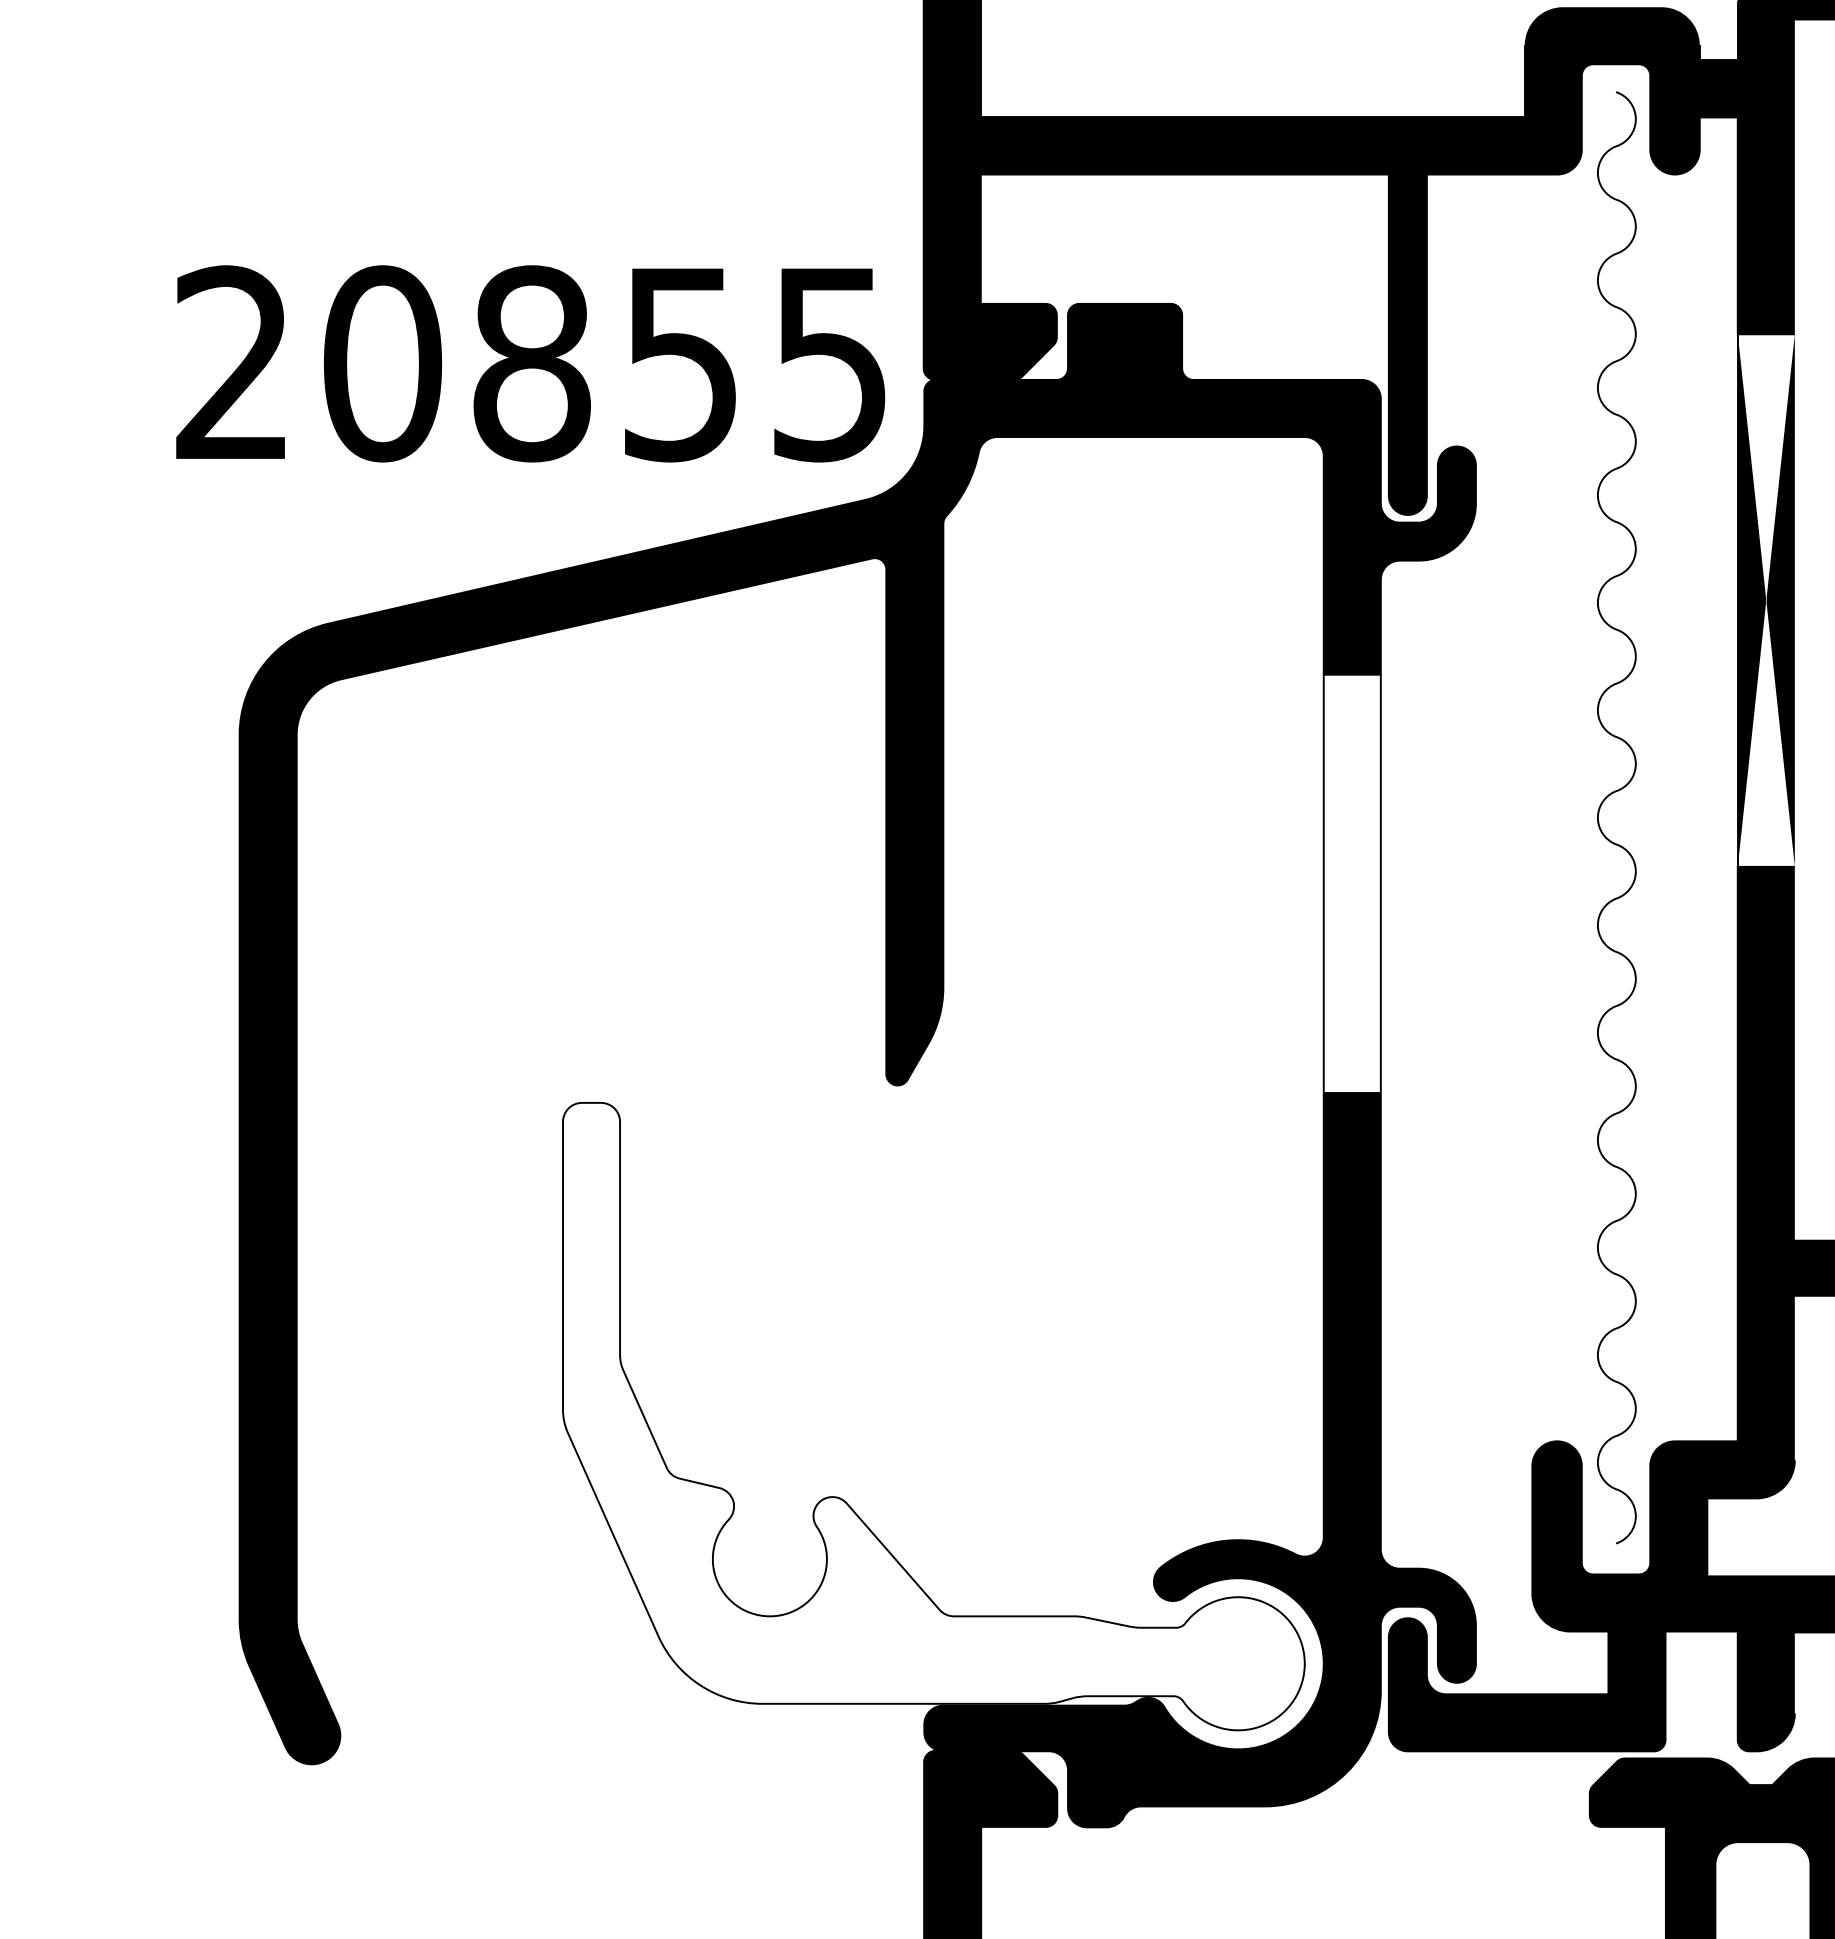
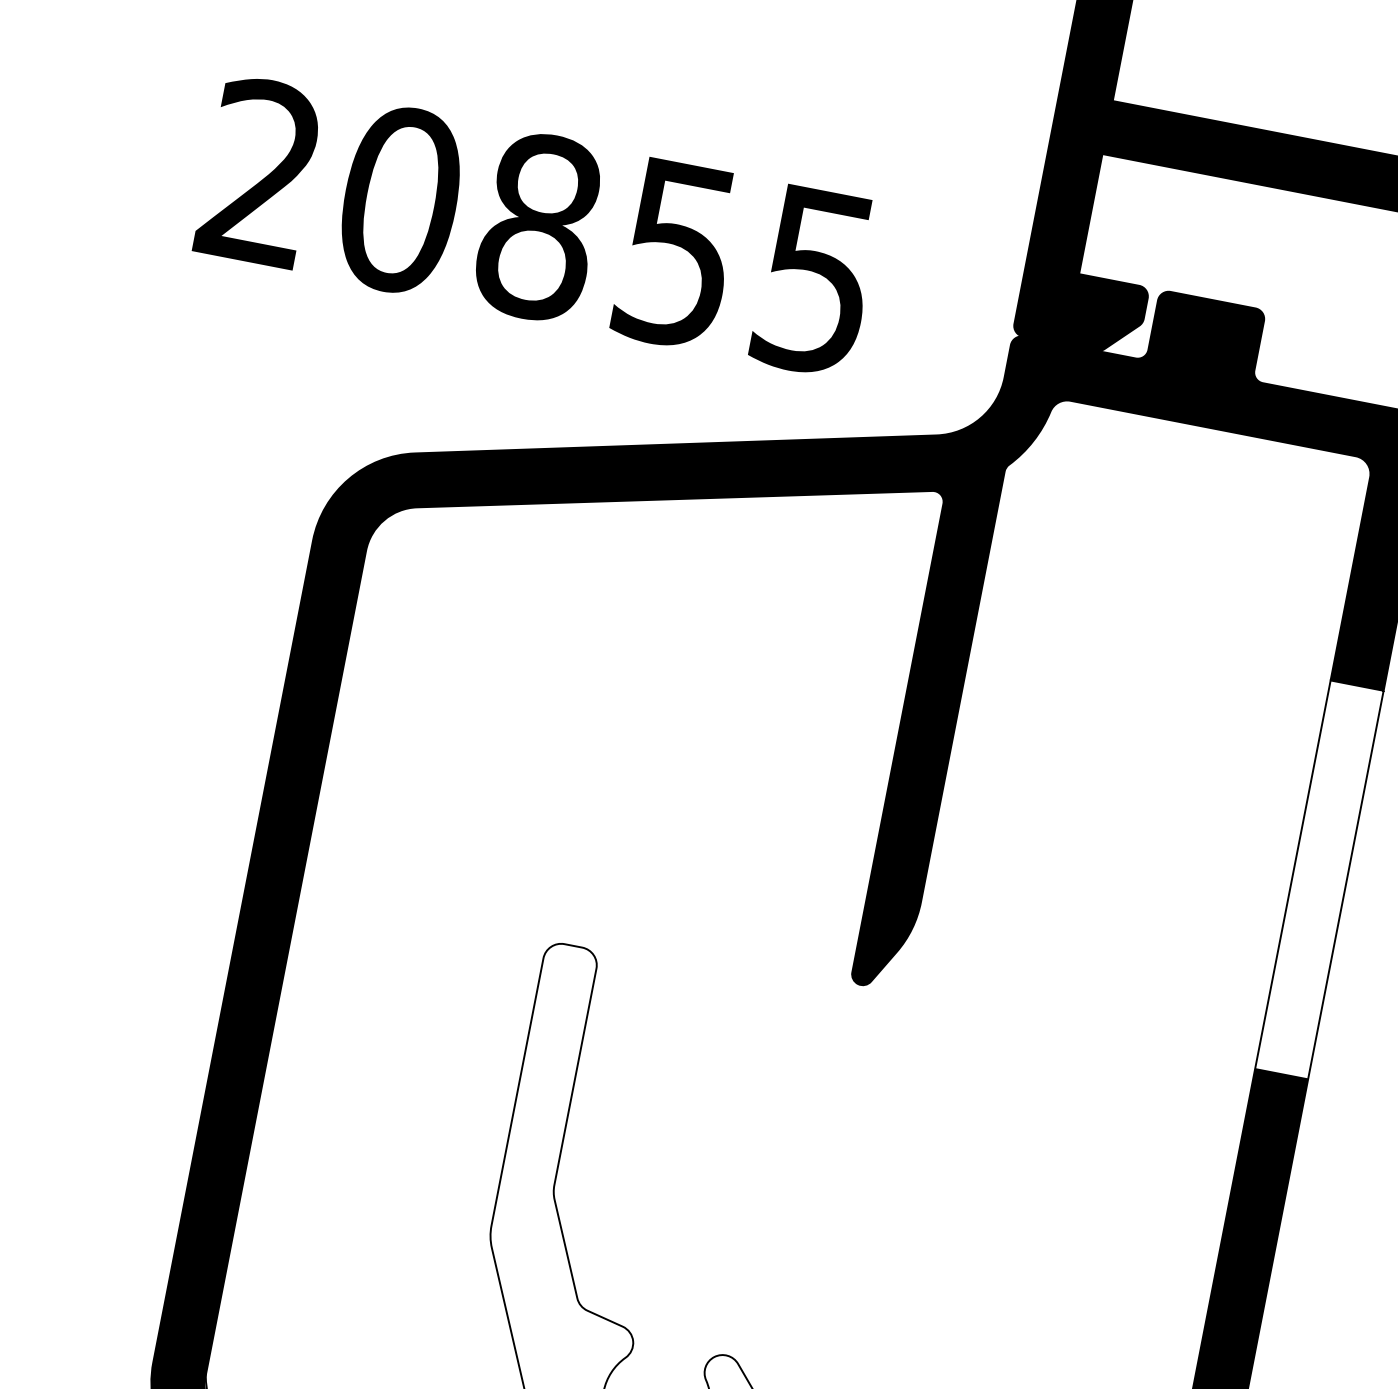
text: (530, 363) -> (537, 226), moved

